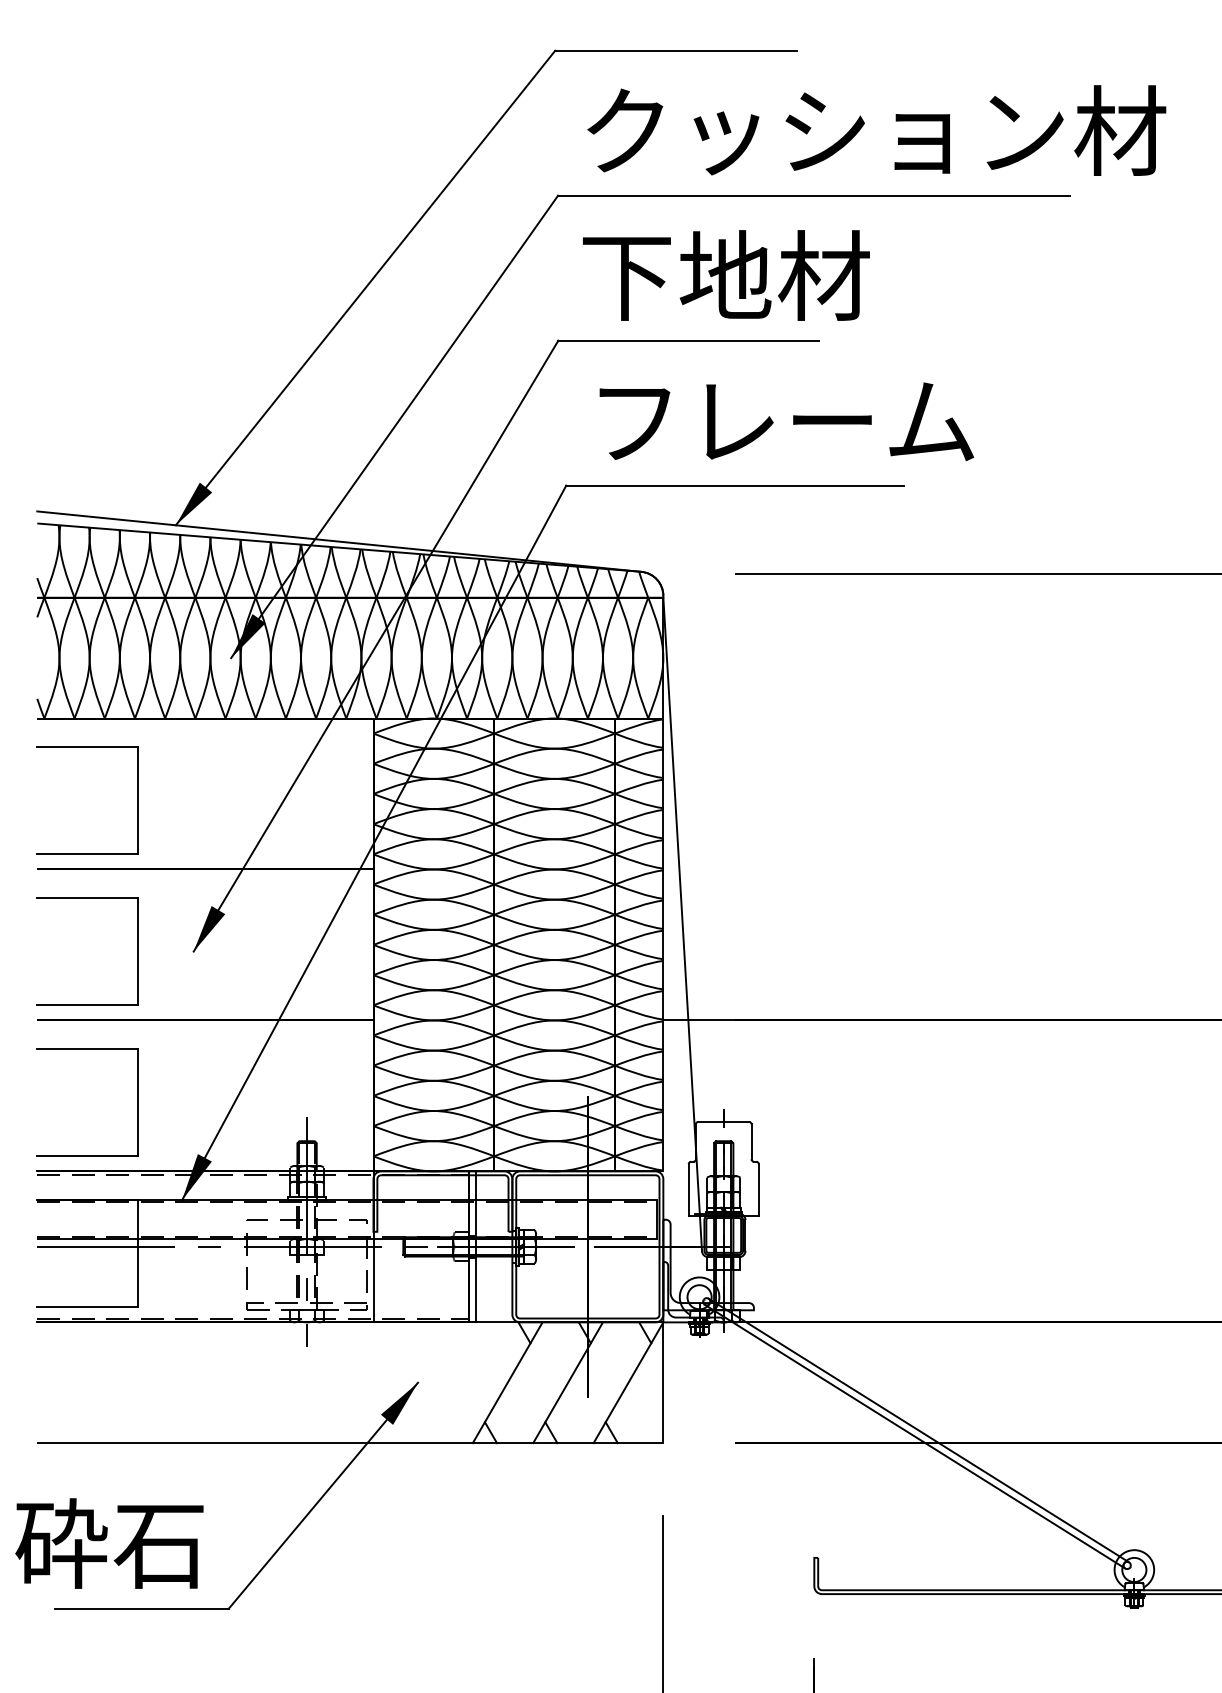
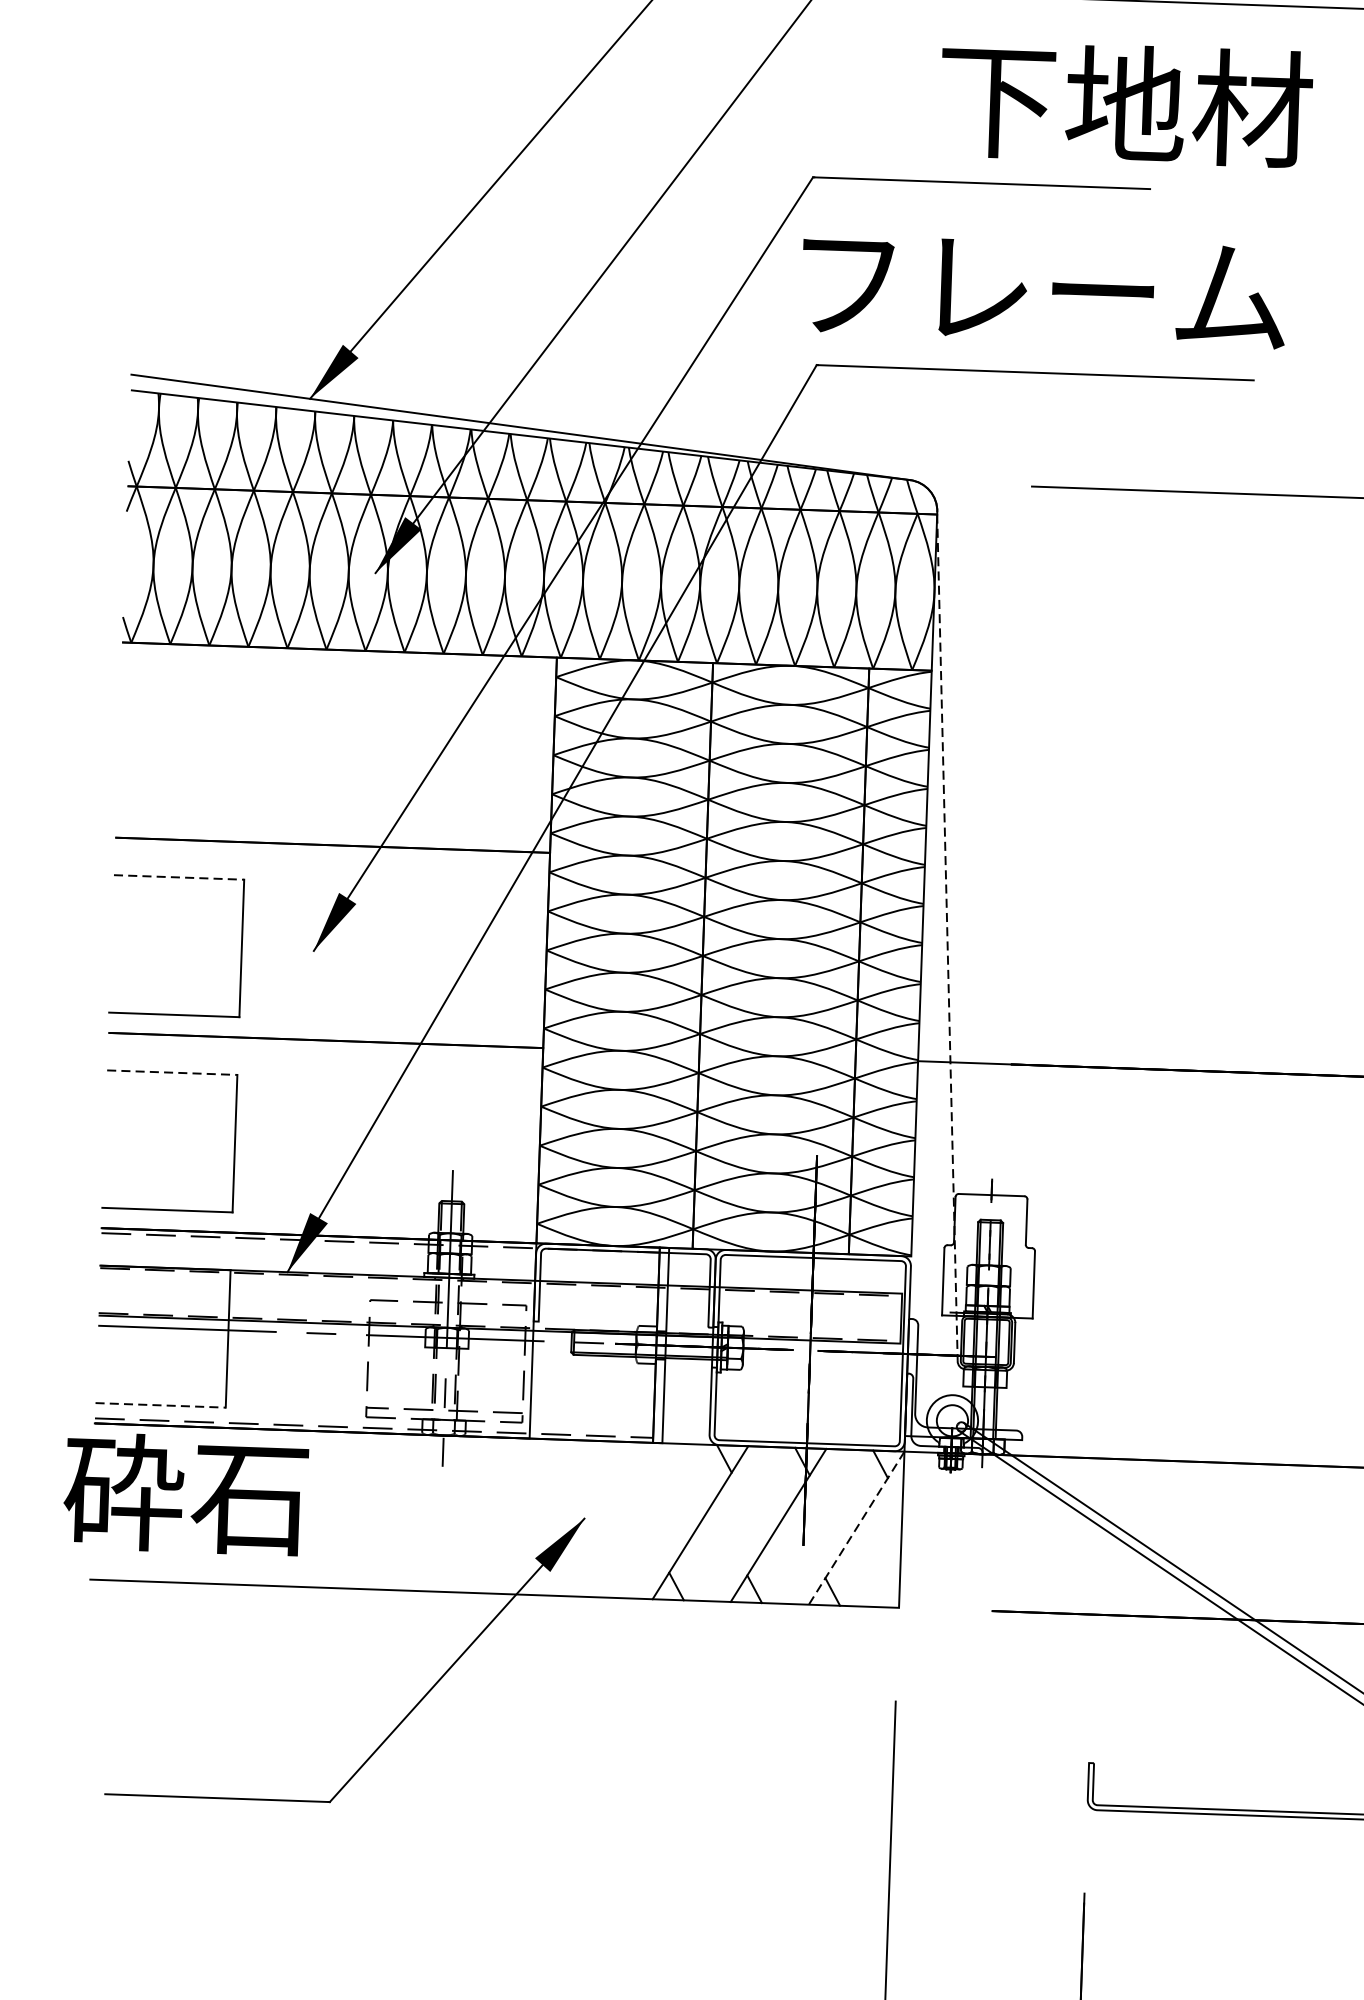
text: (726, 275) -> (1126, 103), moved
text: (786, 421) -> (1043, 290), moved
part: (137, 800) -> (248, 753), removed
line: (88, 898) -> (180, 877), solid -> dashed
line: (682, 924) -> (947, 937), solid -> dashed
line: (88, 1049) -> (173, 1072), solid -> dashed
line: (88, 1306) -> (161, 1405), solid -> dashed
line: (628, 1382) -> (856, 1527), solid -> dashed
text: (109, 1543) -> (185, 1494), moved

